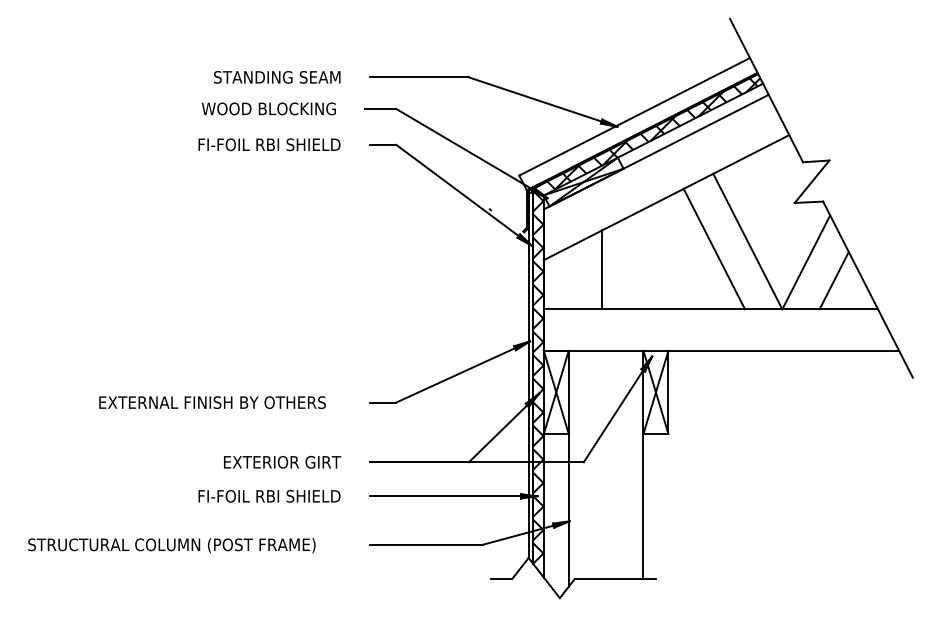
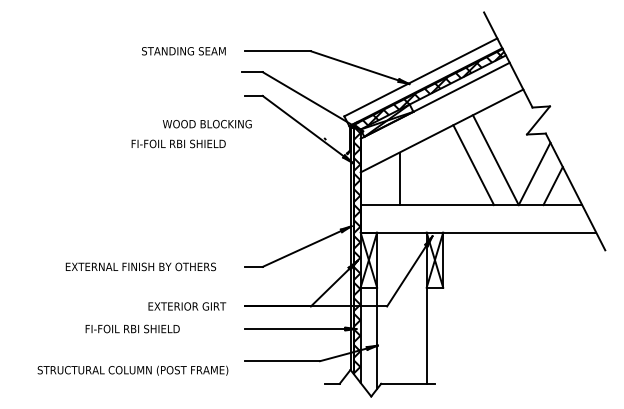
text: (269, 109) -> (207, 124), moved
text: (269, 144) -> (178, 143), moved
text: (269, 495) -> (132, 328), moved
text: (171, 545) -> (132, 370), moved

